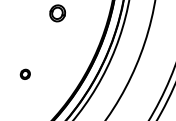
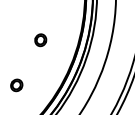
part: (24, 74) -> (16, 85), size x1.67

